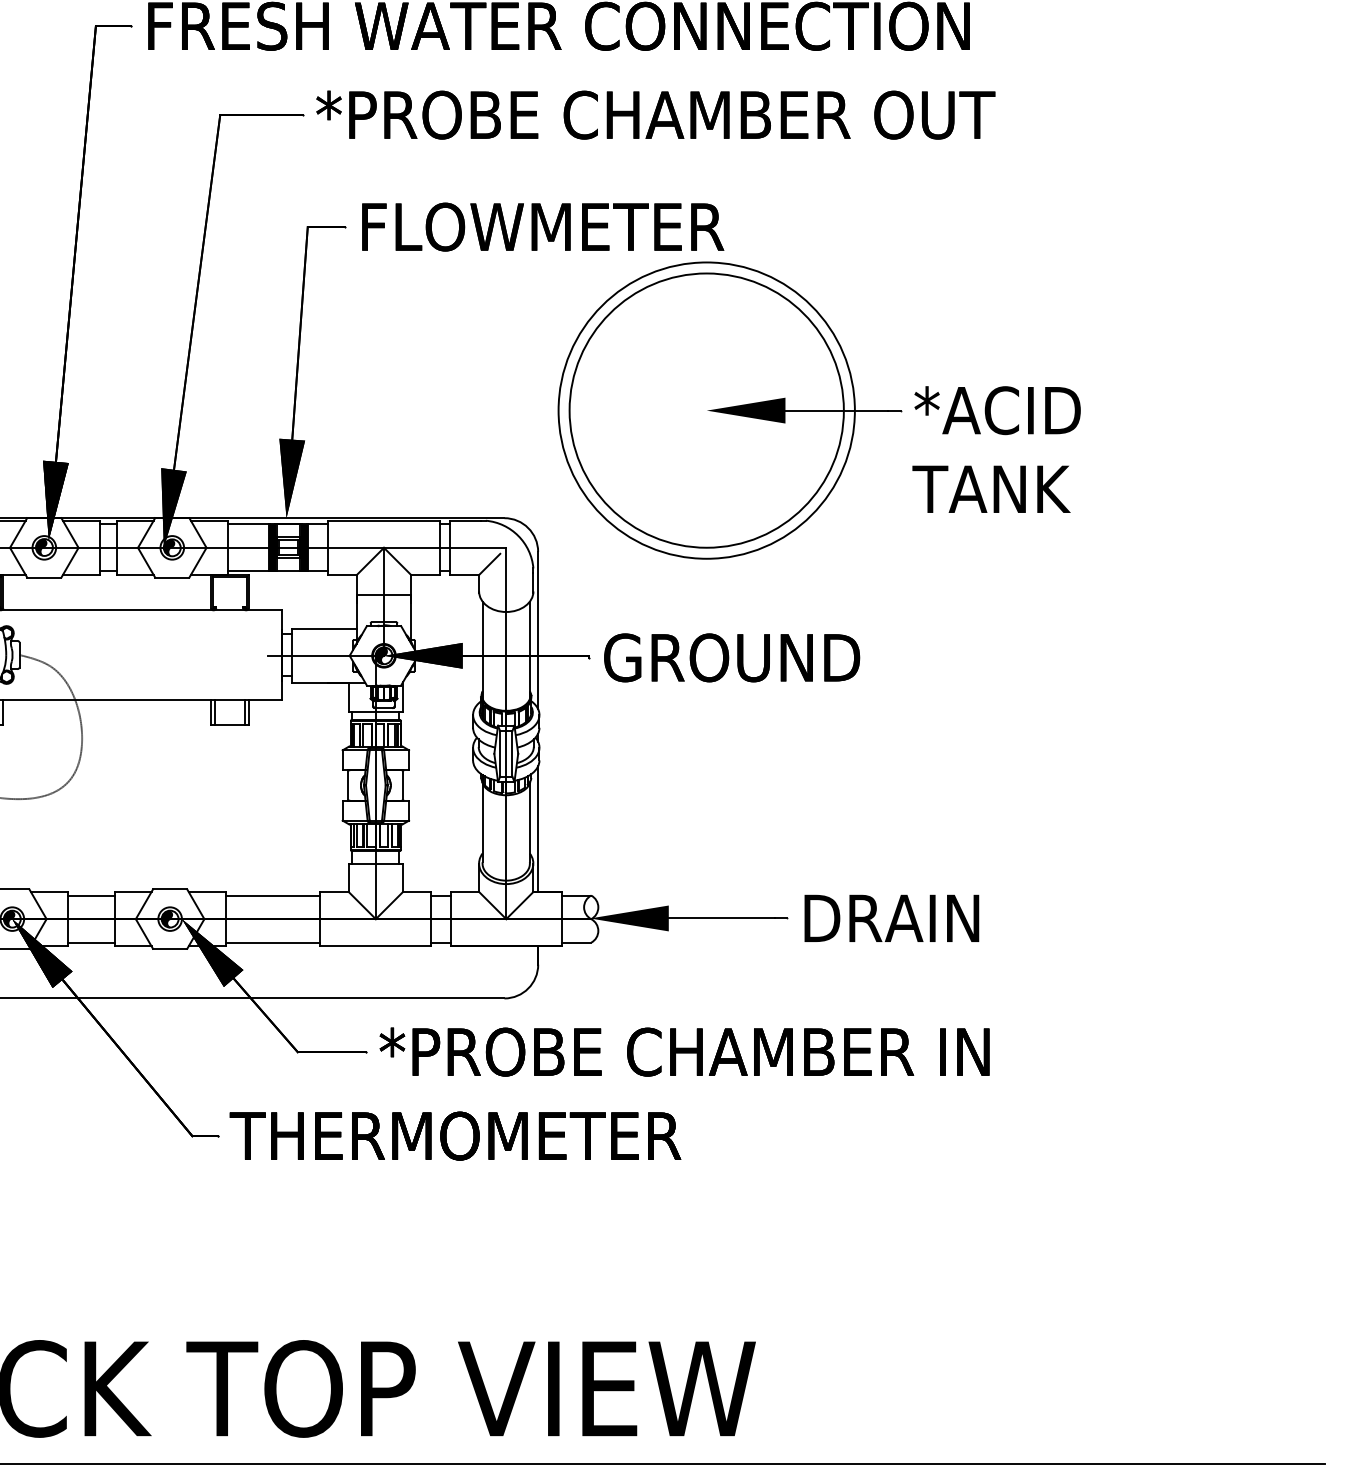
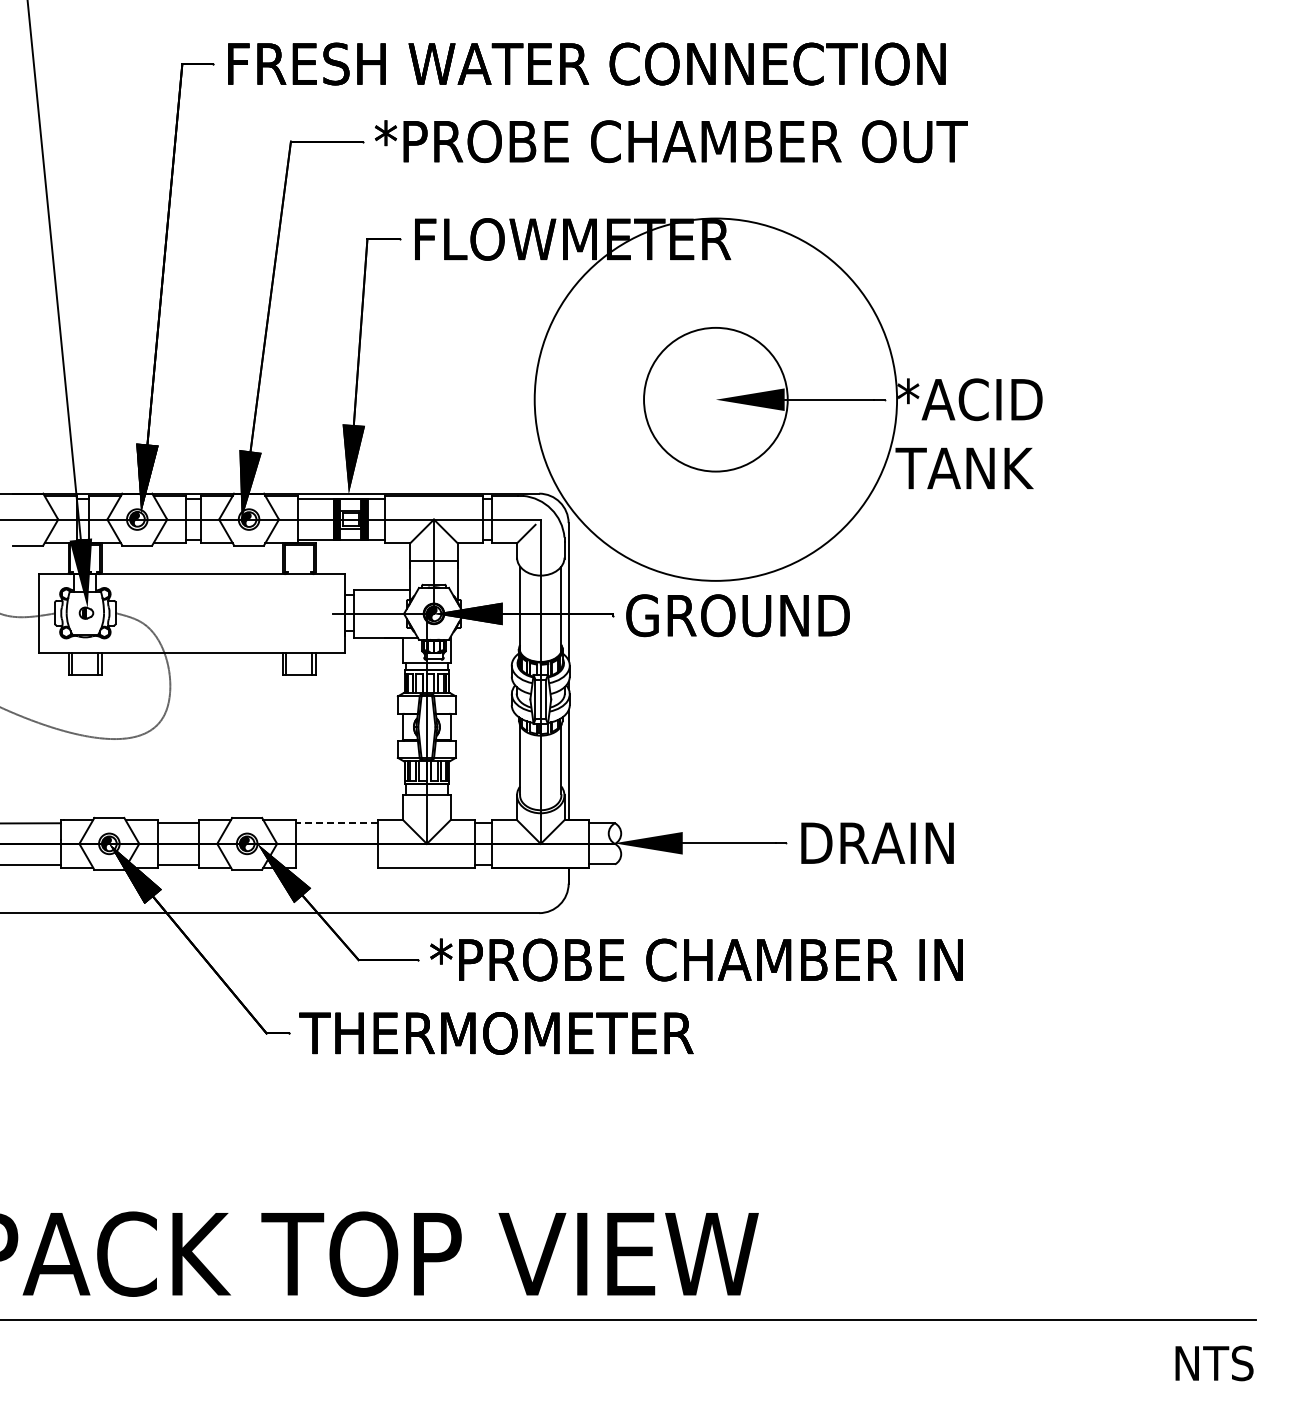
circle: (706, 410) -> (715, 399), size x0.6
circle: (706, 410) -> (715, 399), size x1.4
line: (272, 895) -> (336, 823), solid -> dashed
line: (272, 942) -> (336, 864), removed

